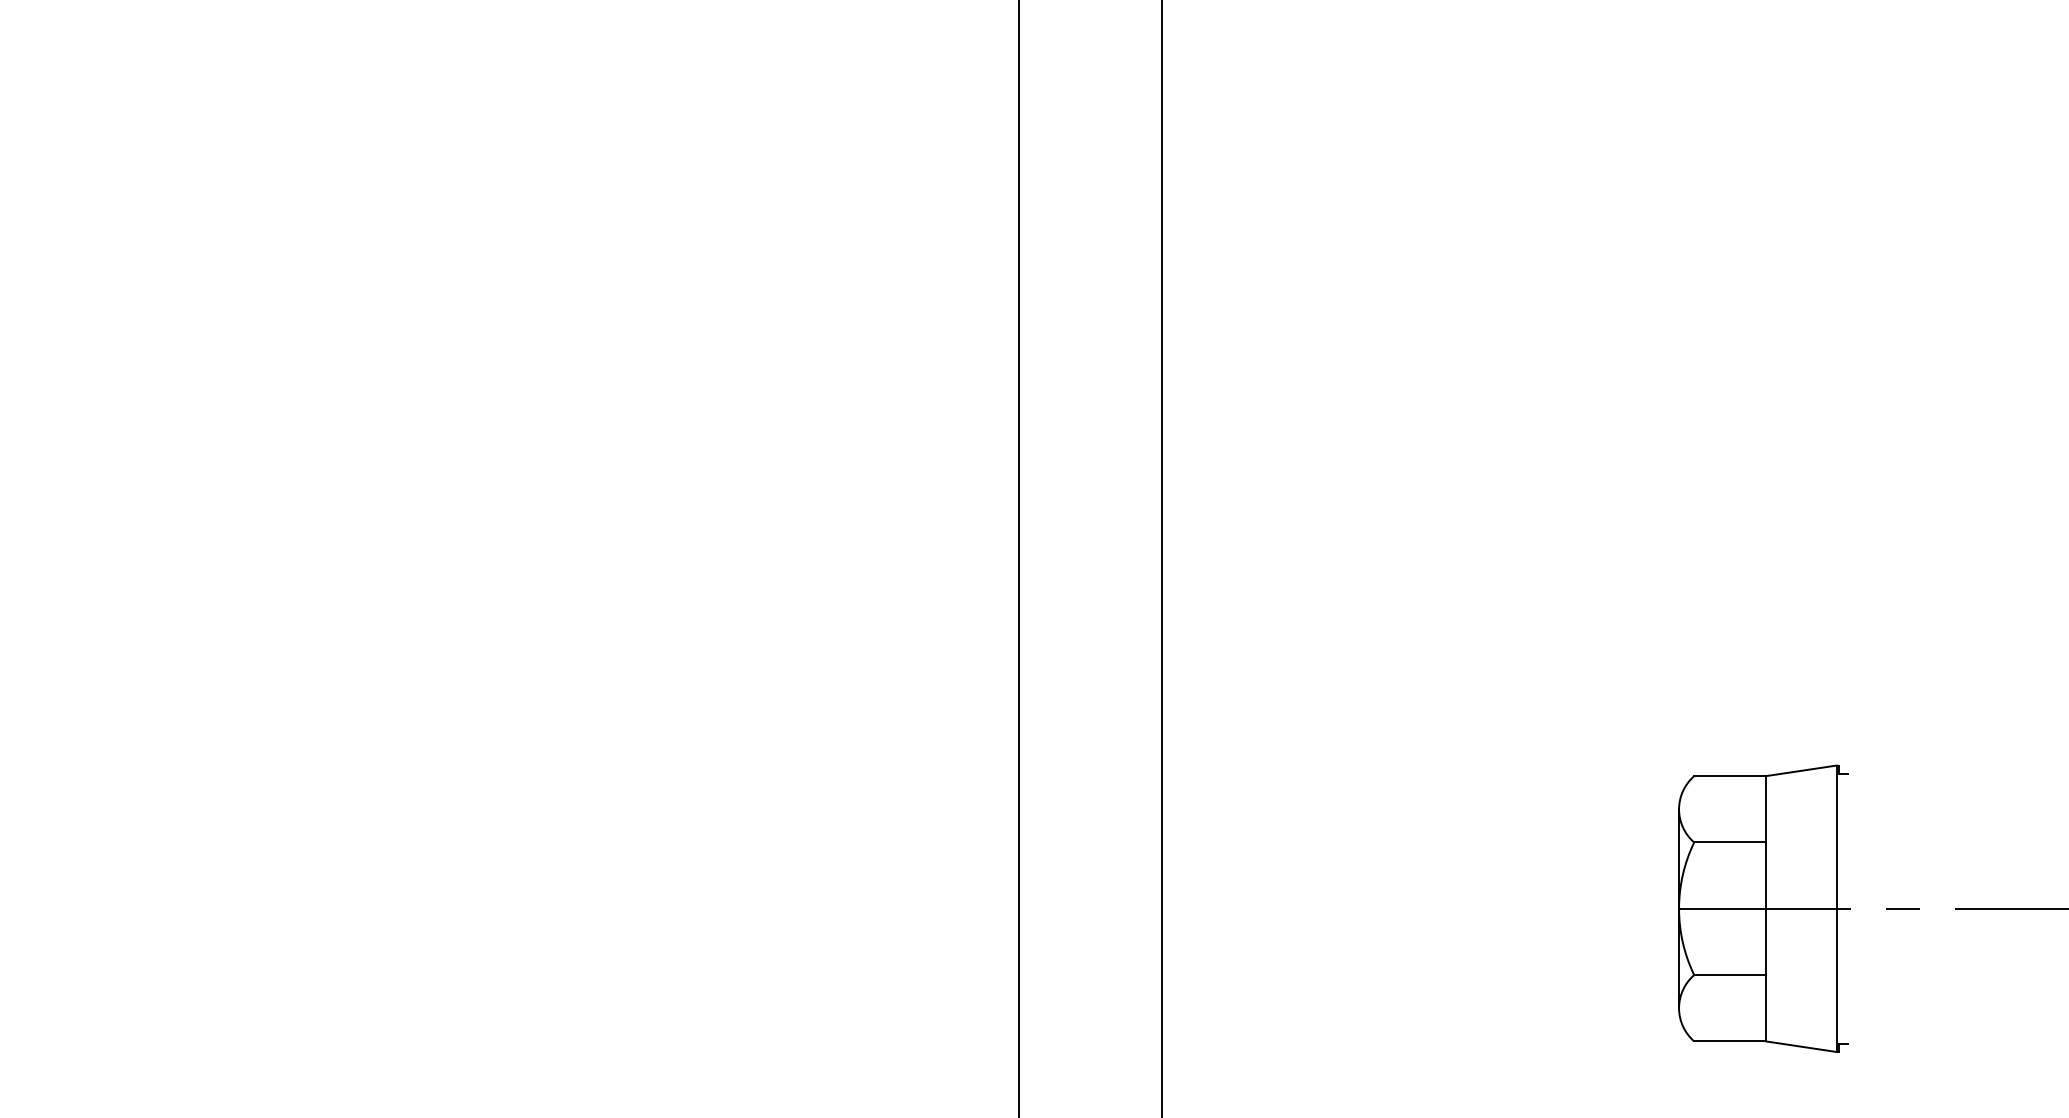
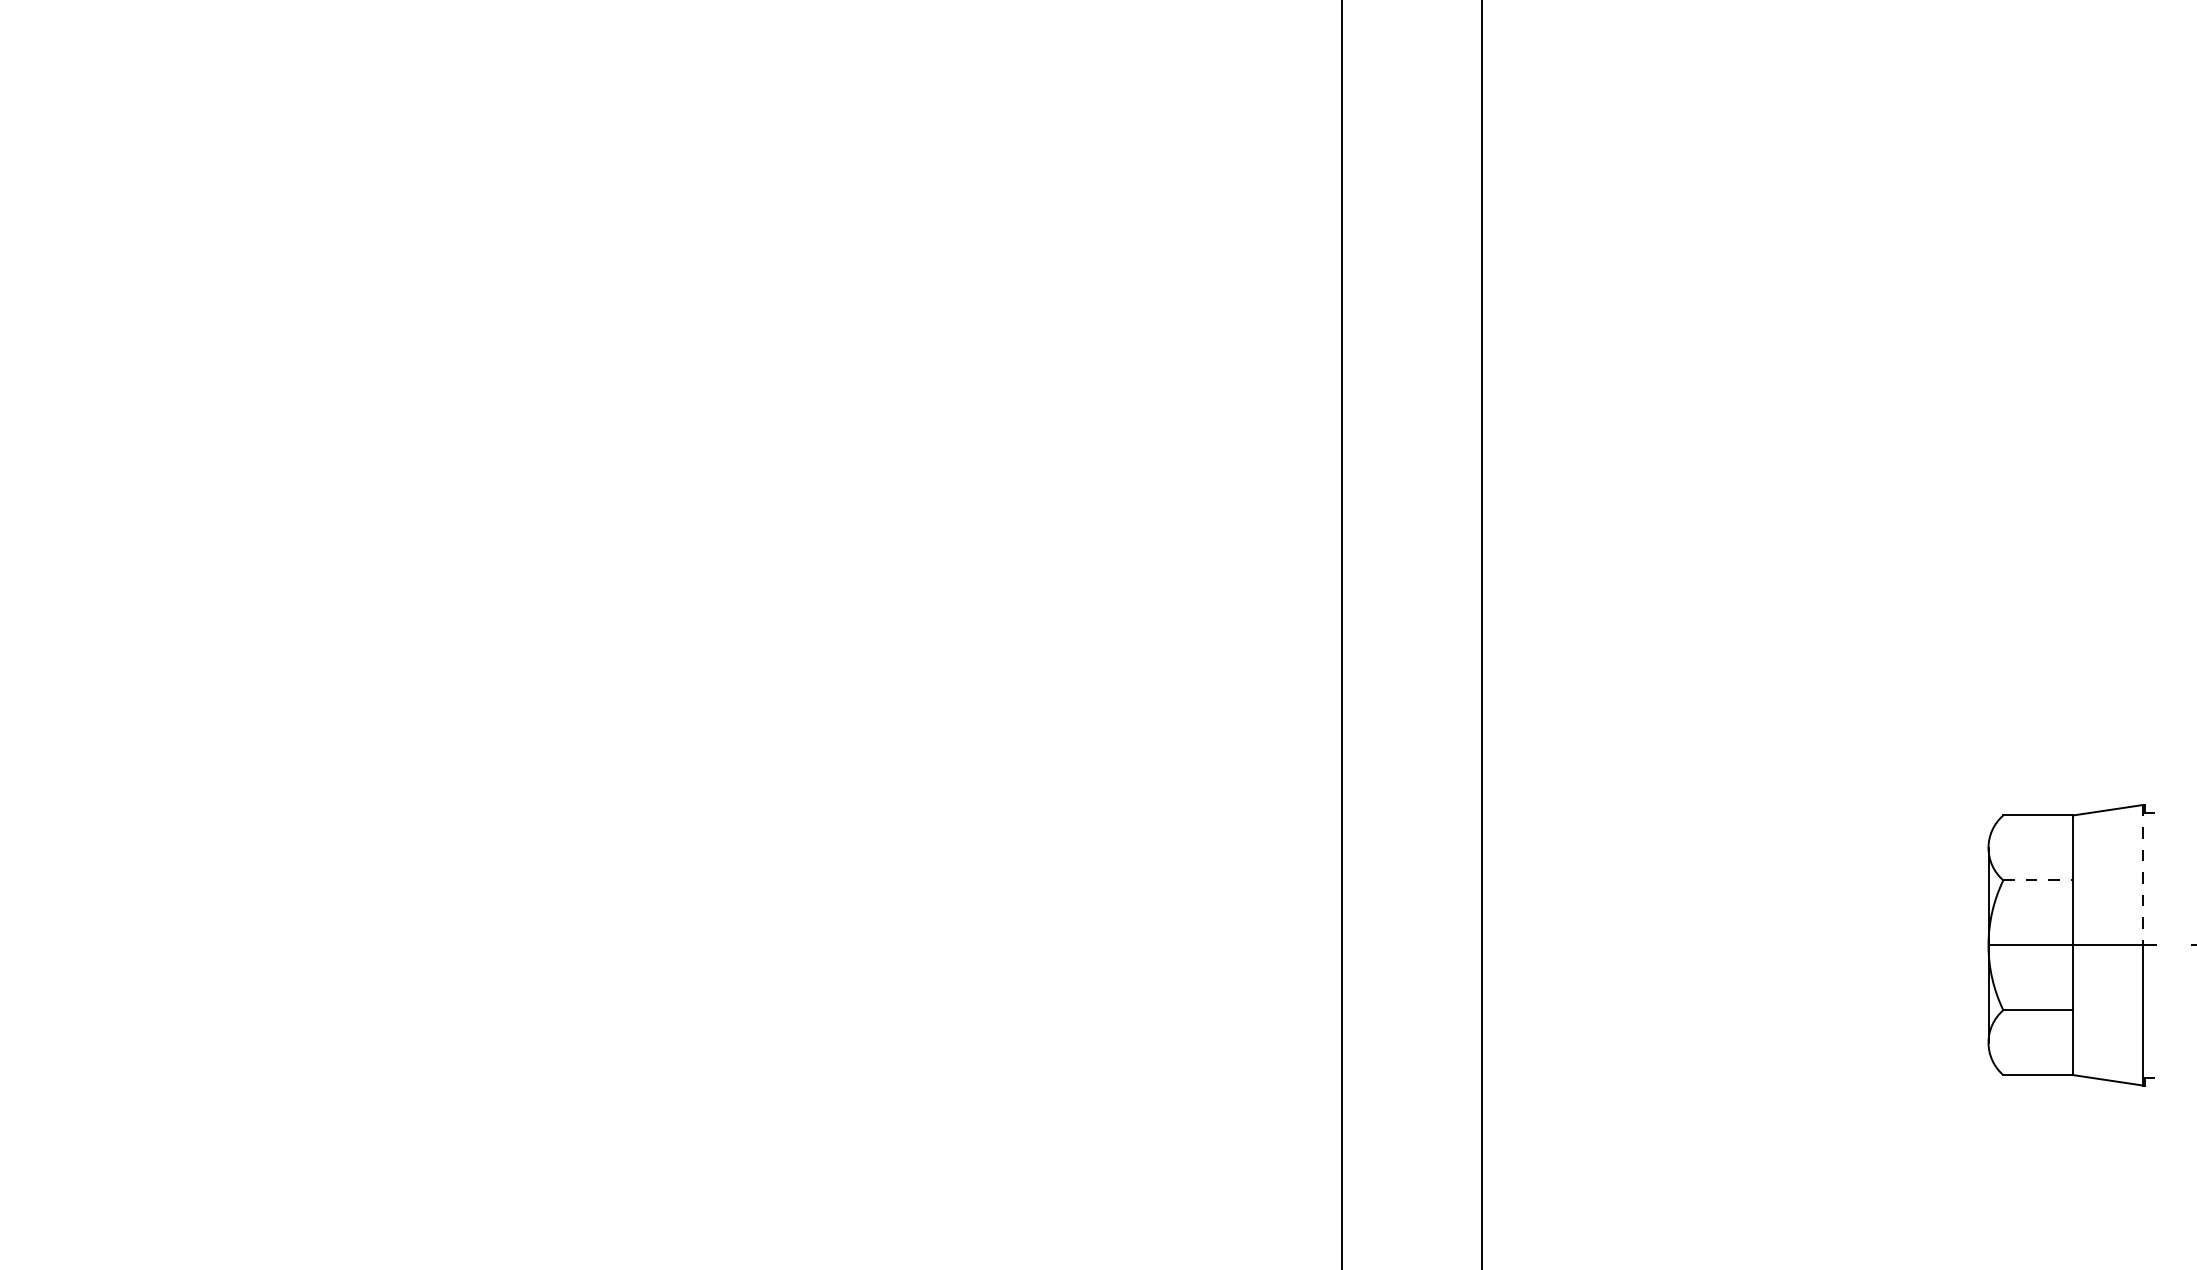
line: (1837, 837) -> (2143, 875), solid -> dashed
line: (1730, 842) -> (2038, 880), solid -> dashed

